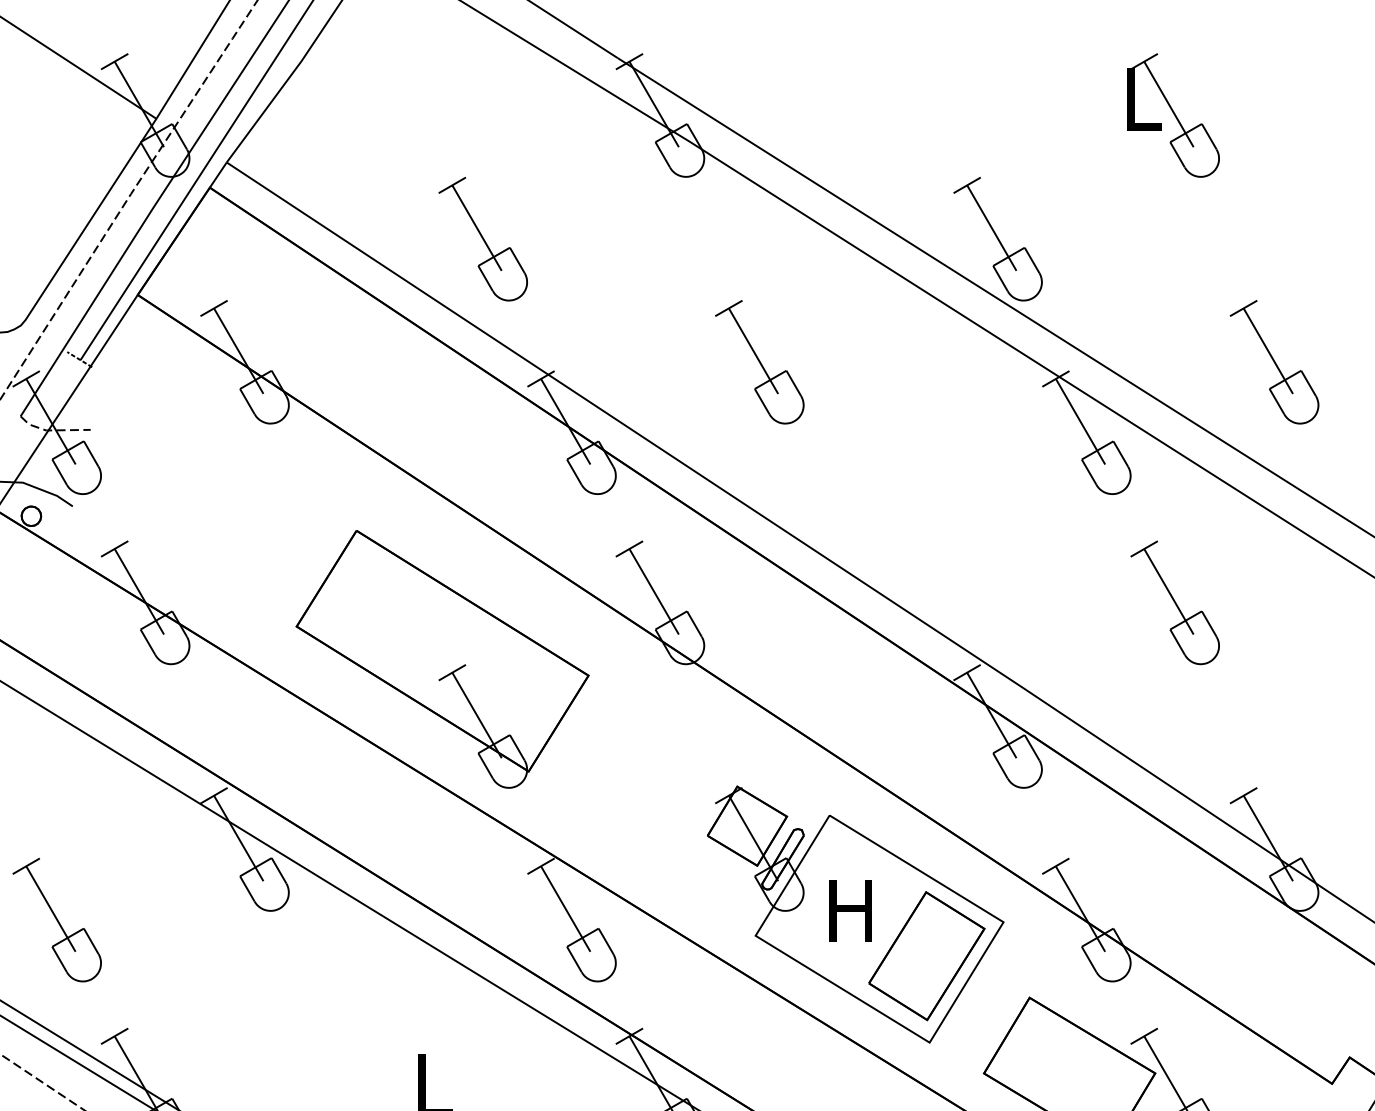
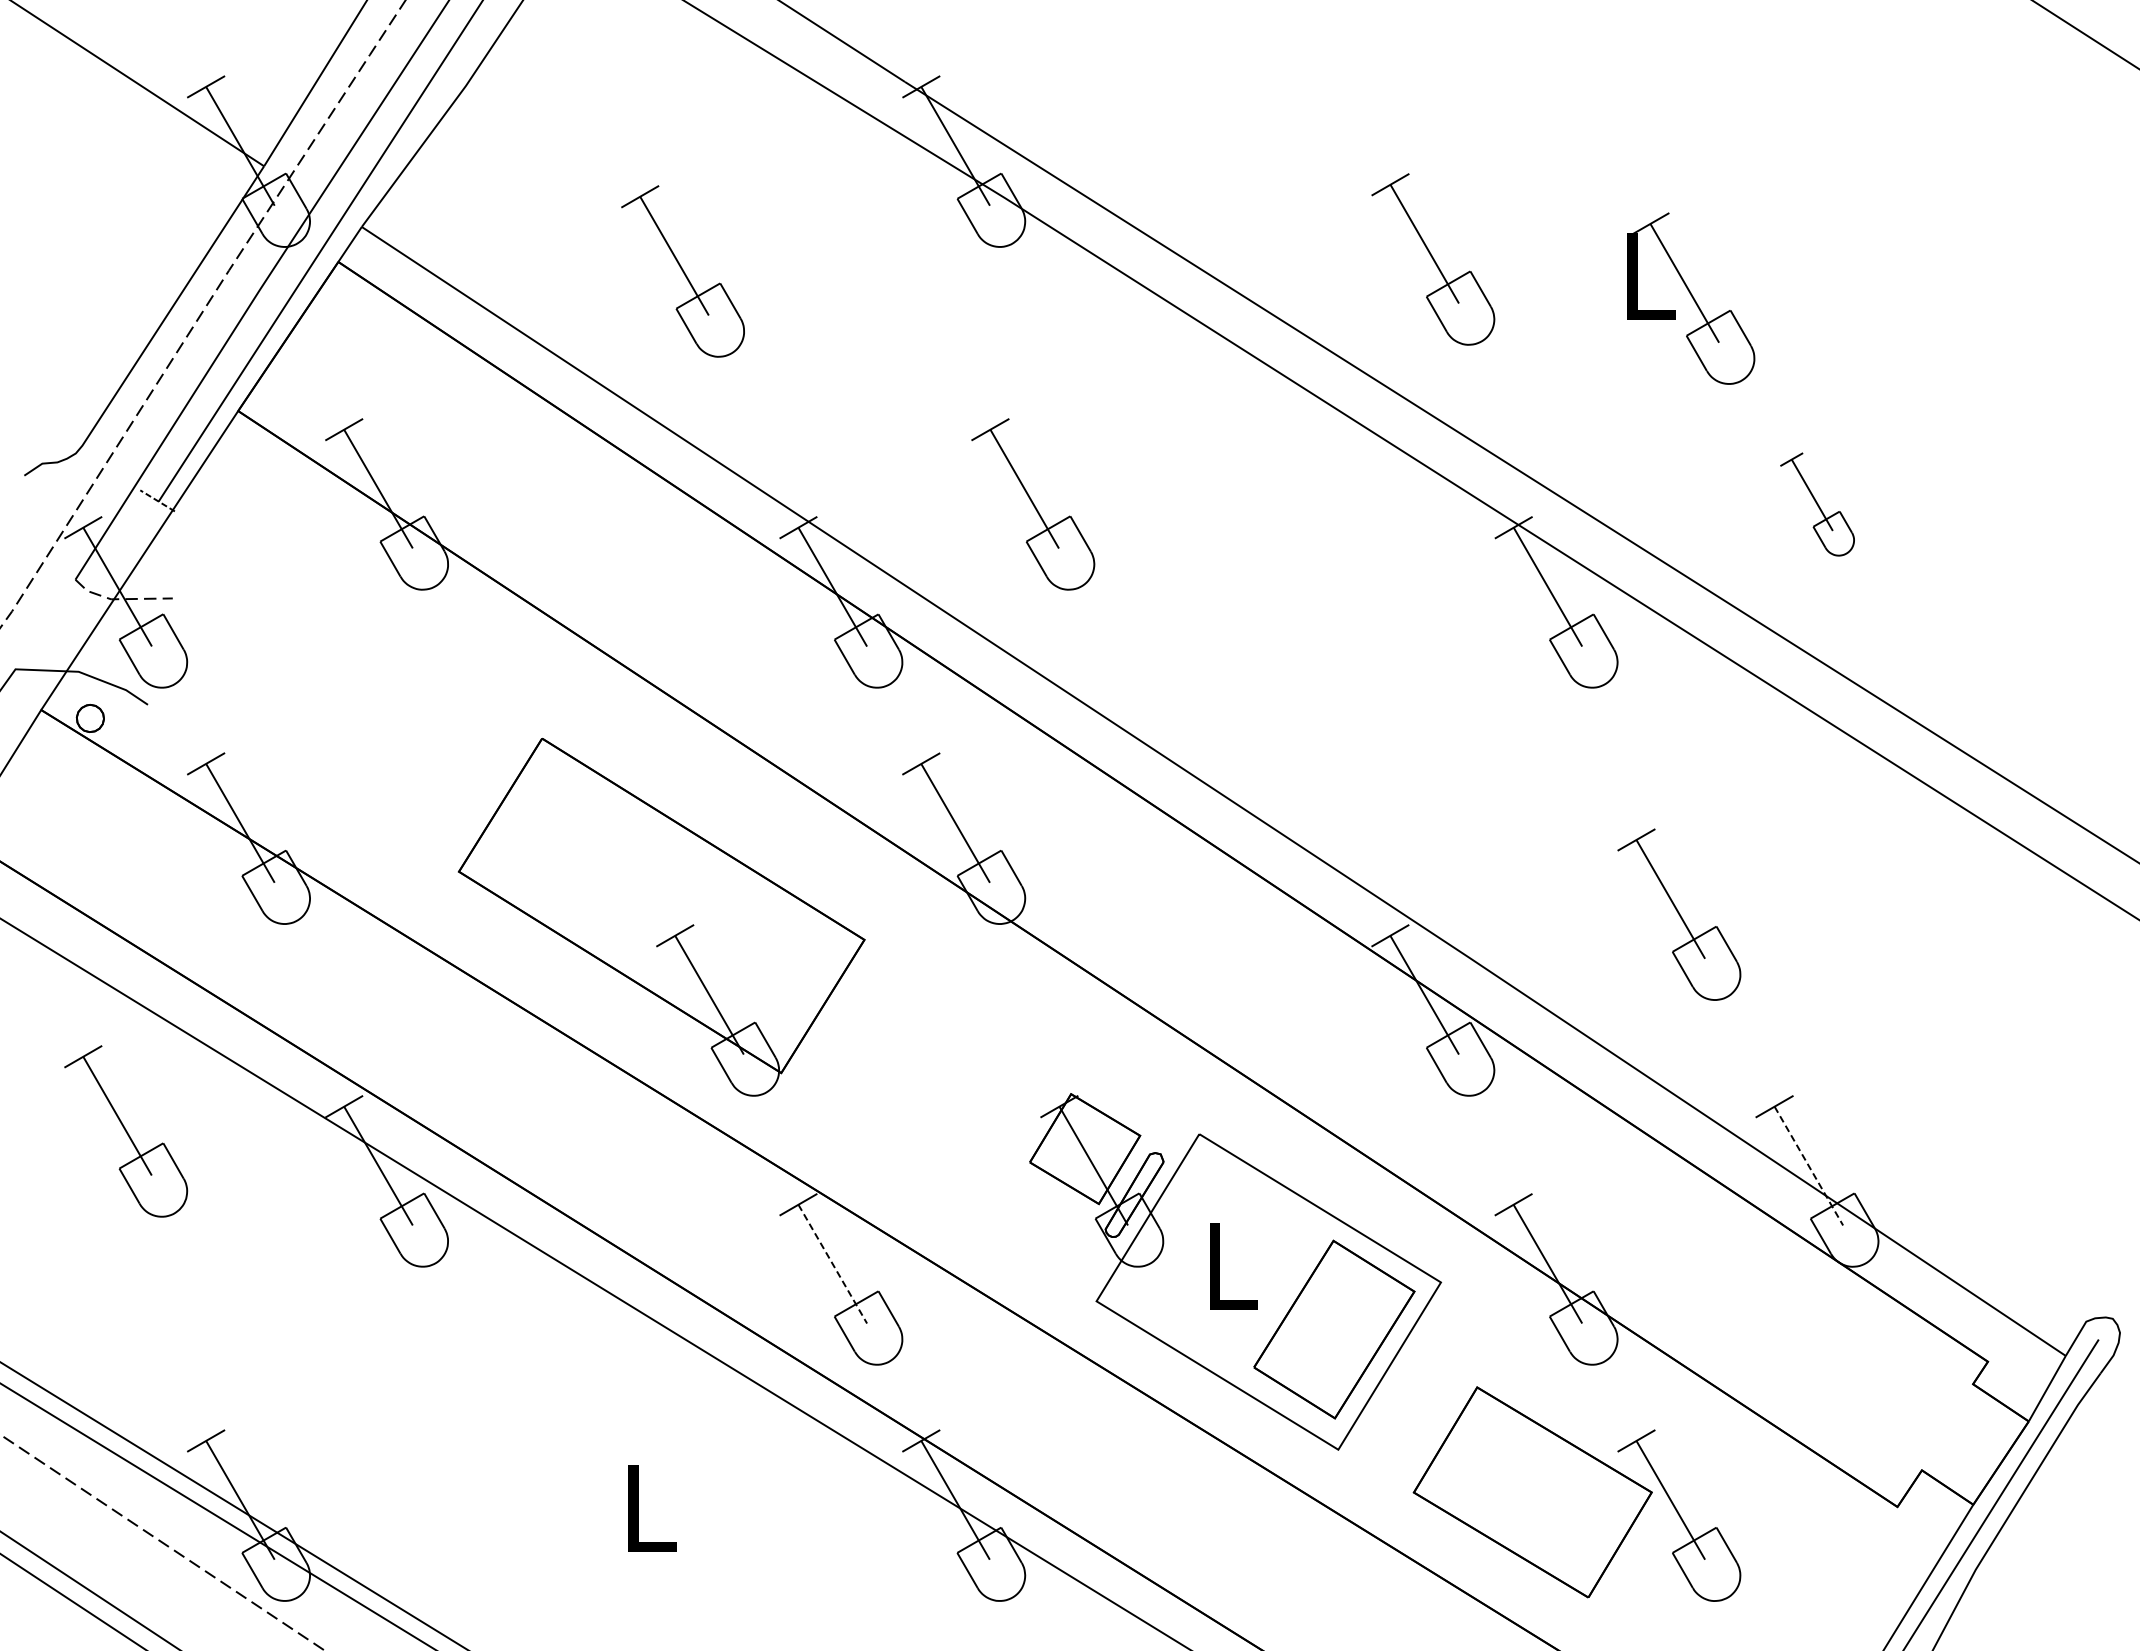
part: (1173, 115) -> (1691, 298), moved
part: (482, 239) -> (682, 271), moved
part: (998, 239) -> (1433, 259), moved
part: (759, 362) -> (1033, 504), moved
part: (1274, 362) -> (1817, 504), size x0.6
part: (1175, 602) -> (1679, 914), moved
line: (1268, 838) -> (1808, 1166), solid -> dashed
line: (565, 909) -> (832, 1264), solid -> dashed
text: (850, 910) -> (1228, 1266), H -> L
part: (57, 920) -> (126, 1131), moved

